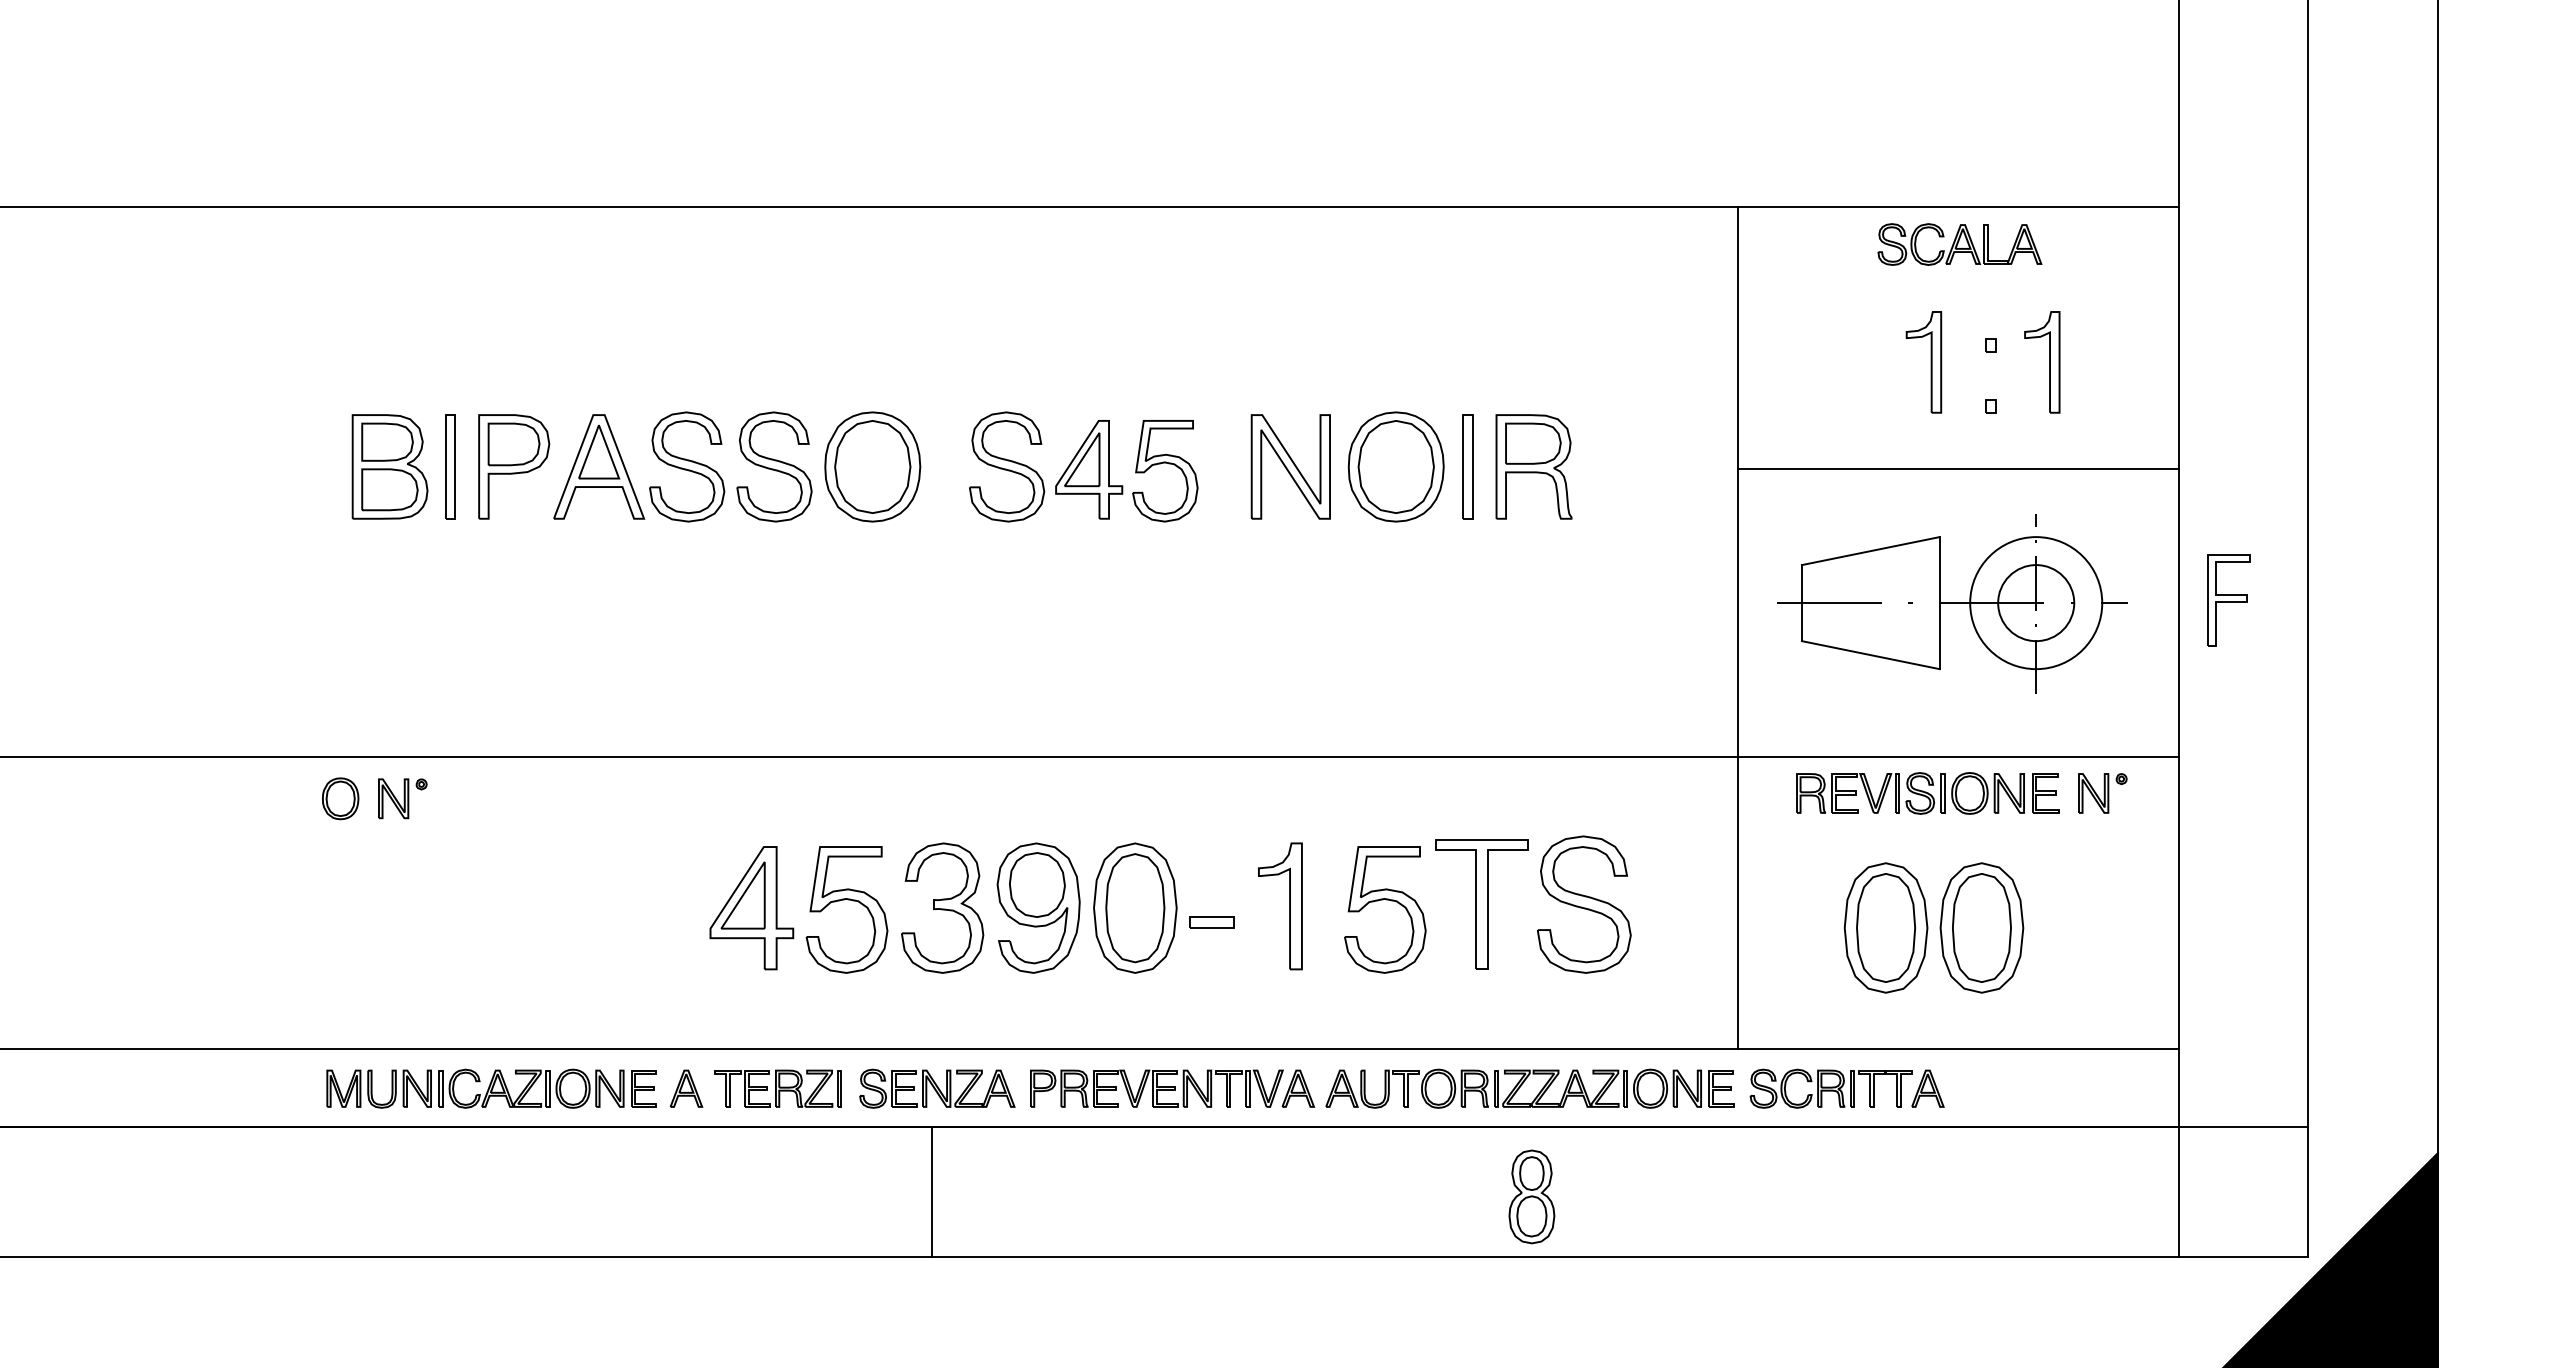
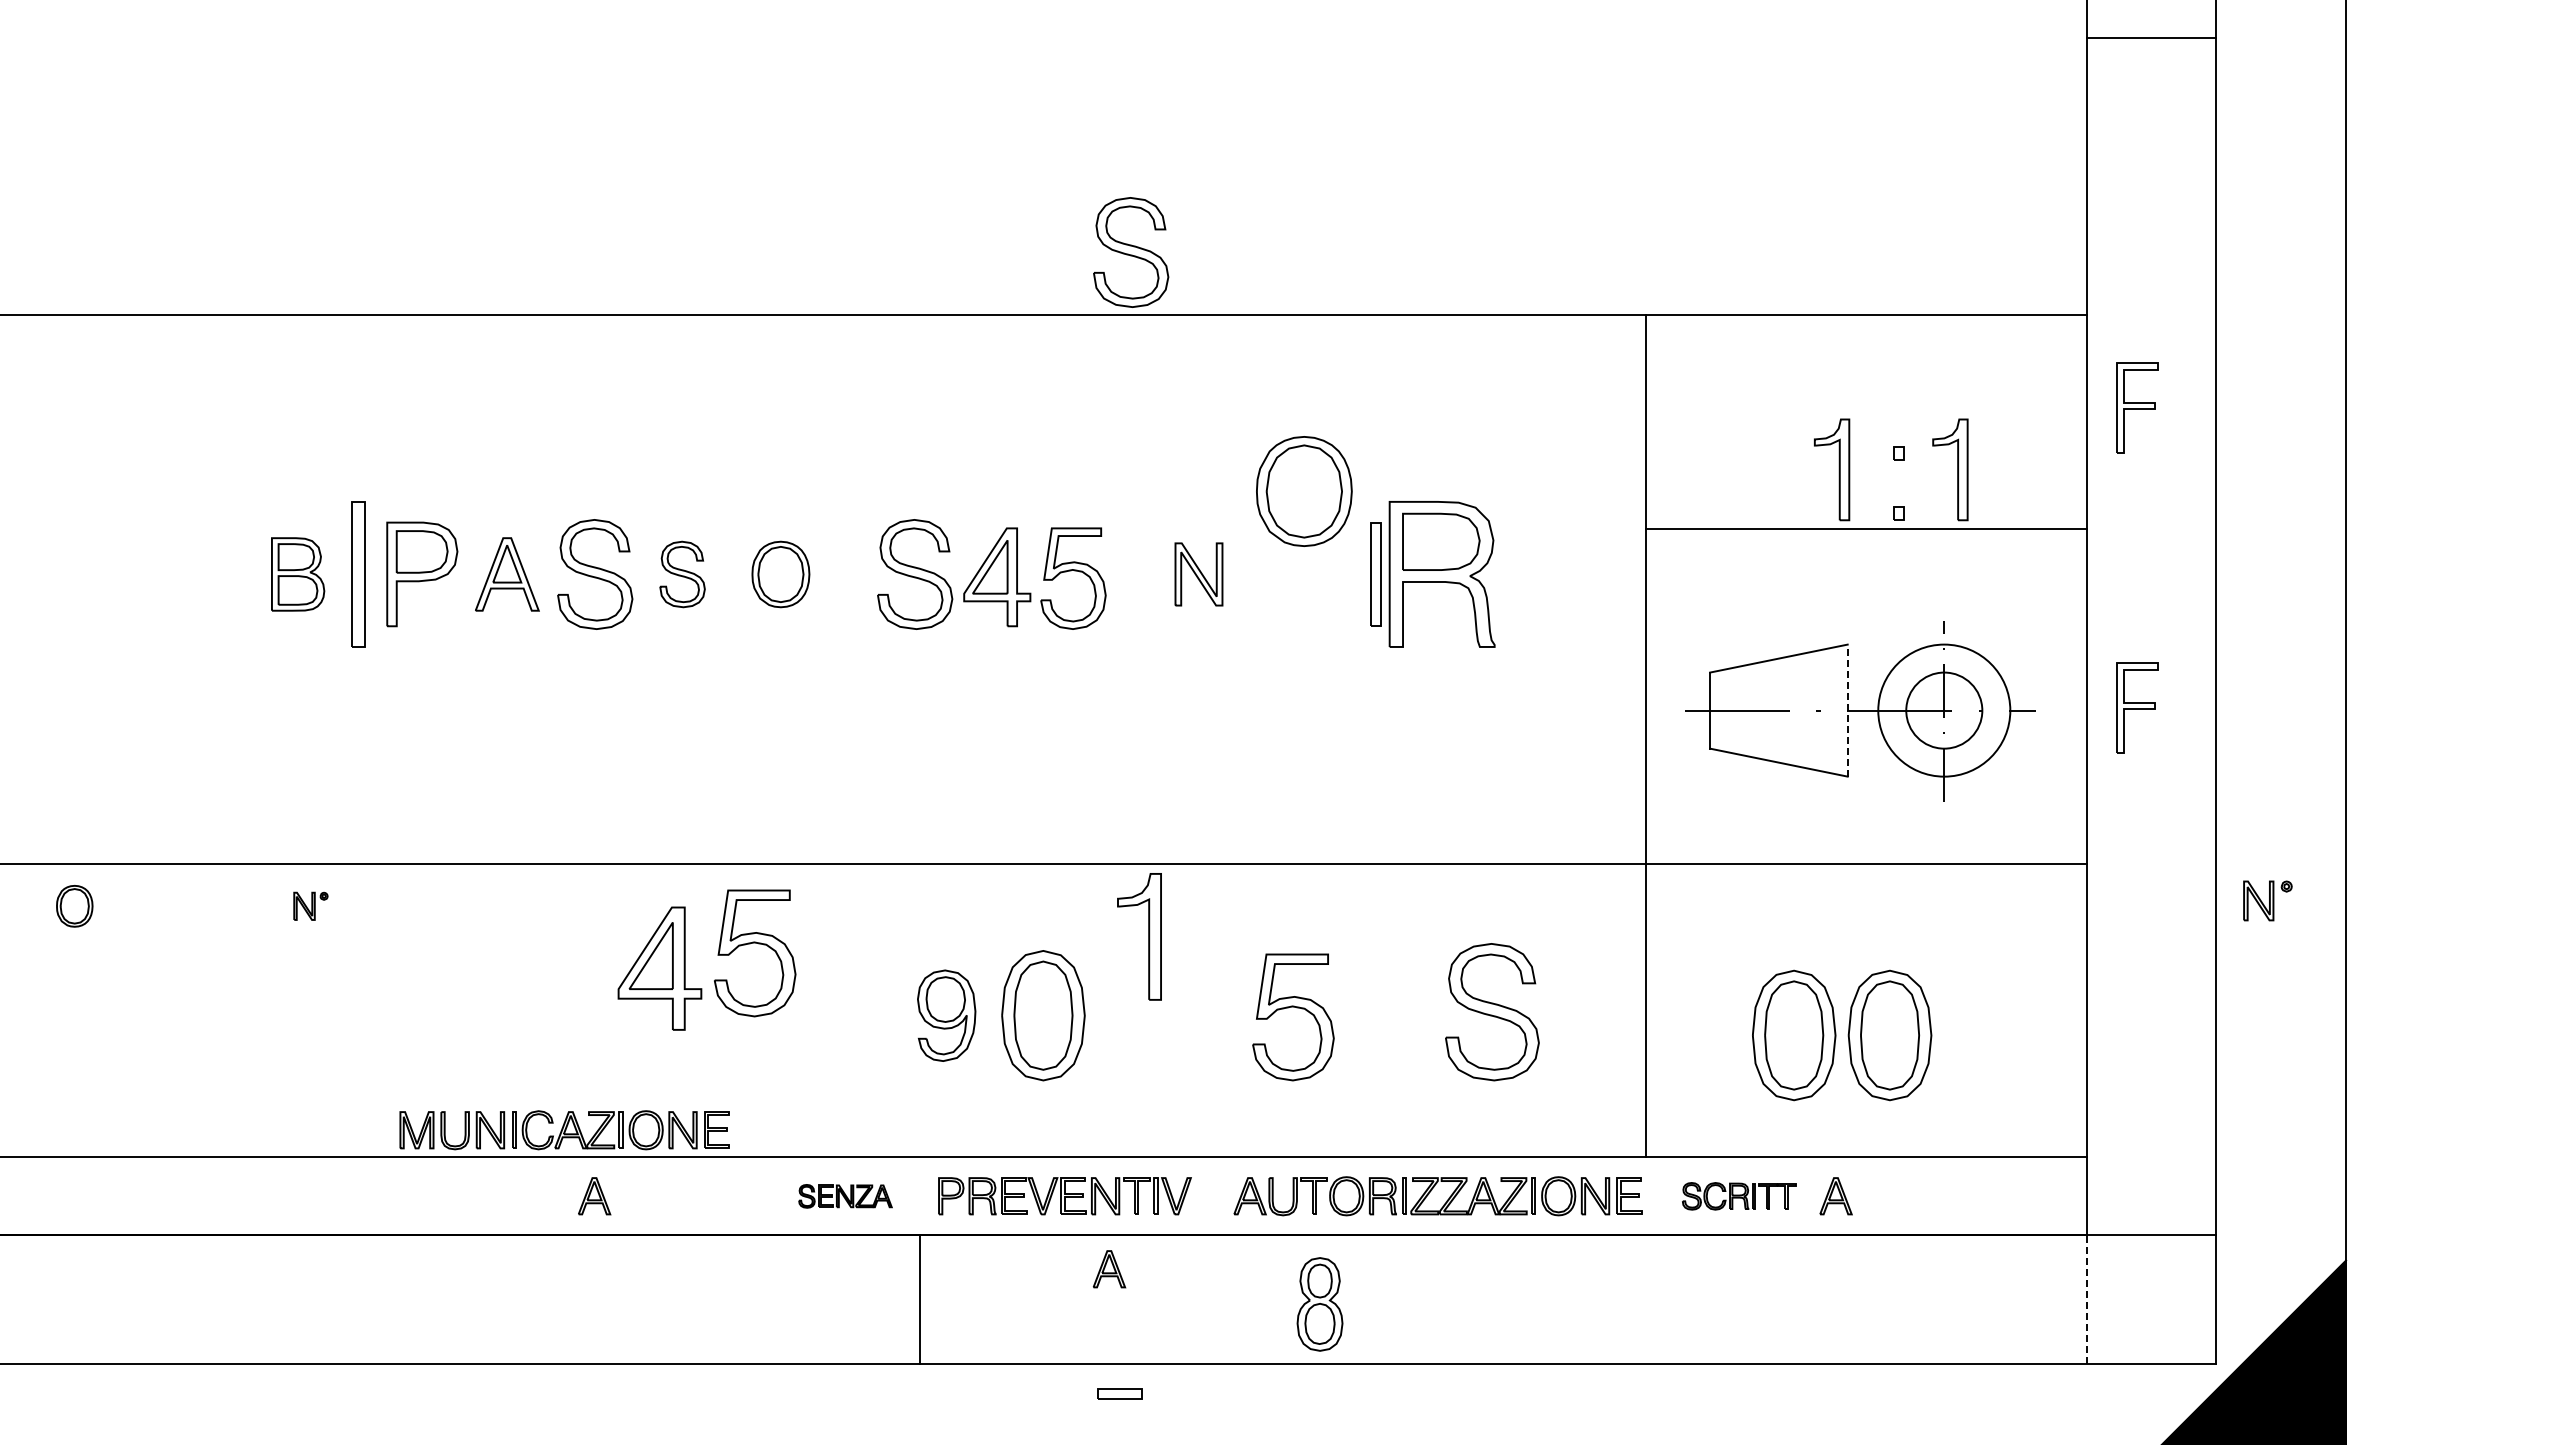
part: (1223, 145) -> (1131, 252), added
part: (1959, 244) -> (1867, 351), removed
part: (2229, 300) -> (2137, 407), added
part: (389, 467) -> (297, 574), size x0.7
part: (450, 467) -> (358, 574), size x1.4
part: (599, 467) -> (507, 574), size x0.7
part: (774, 467) -> (682, 574), size x0.6
part: (872, 467) -> (780, 574), size x0.6
part: (1290, 467) -> (1198, 574), size x0.6
part: (1396, 467) -> (1304, 491), moved
part: (1533, 467) -> (1441, 574), size x1.4
line: (1958, 469) -> (1866, 528), moved
line: (1939, 603) -> (1847, 710), solid -> dashed
part: (1927, 793) -> (1835, 900), removed
part: (2102, 793) -> (2267, 900), moved
part: (340, 799) -> (74, 906), moved
part: (402, 799) -> (310, 906), size x0.7
part: (850, 901) -> (758, 944), moved
part: (1481, 904) -> (1389, 1011), removed
part: (1289, 906) -> (1148, 936), moved
part: (751, 908) -> (659, 968), moved
part: (942, 908) -> (850, 1015), removed
part: (1038, 908) -> (946, 1015), size x0.7
part: (1211, 922) -> (1119, 1393), moved
part: (491, 1089) -> (564, 1130), moved
part: (777, 1089) -> (685, 1196), removed
part: (937, 1089) -> (845, 1196), size x0.6
part: (1298, 1089) -> (1109, 1269), moved
part: (1830, 1089) -> (1738, 1196), size x0.7
line: (931, 1192) -> (919, 1299), moved
line: (2178, 1192) -> (2086, 1299), solid -> dashed
part: (1531, 1197) -> (1319, 1304), moved

